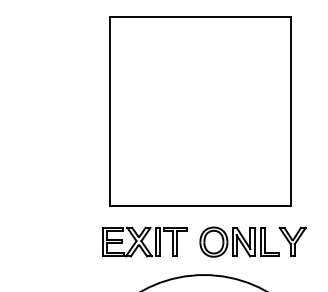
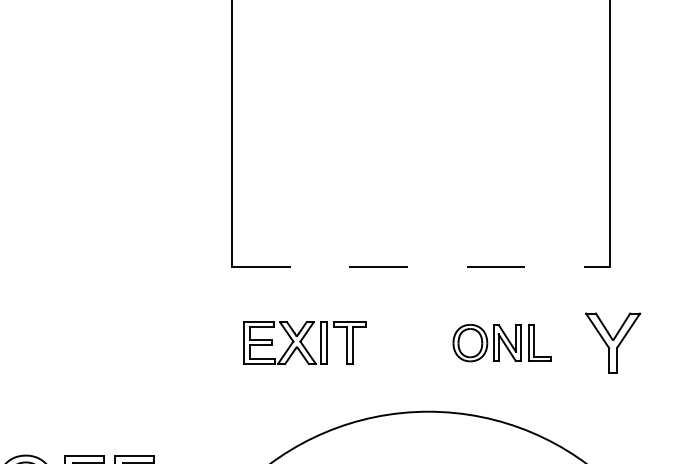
line: (200, 205) -> (421, 266), solid -> dashed
part: (144, 241) -> (304, 341), size x0.7
part: (239, 241) -> (502, 341), size x0.6

